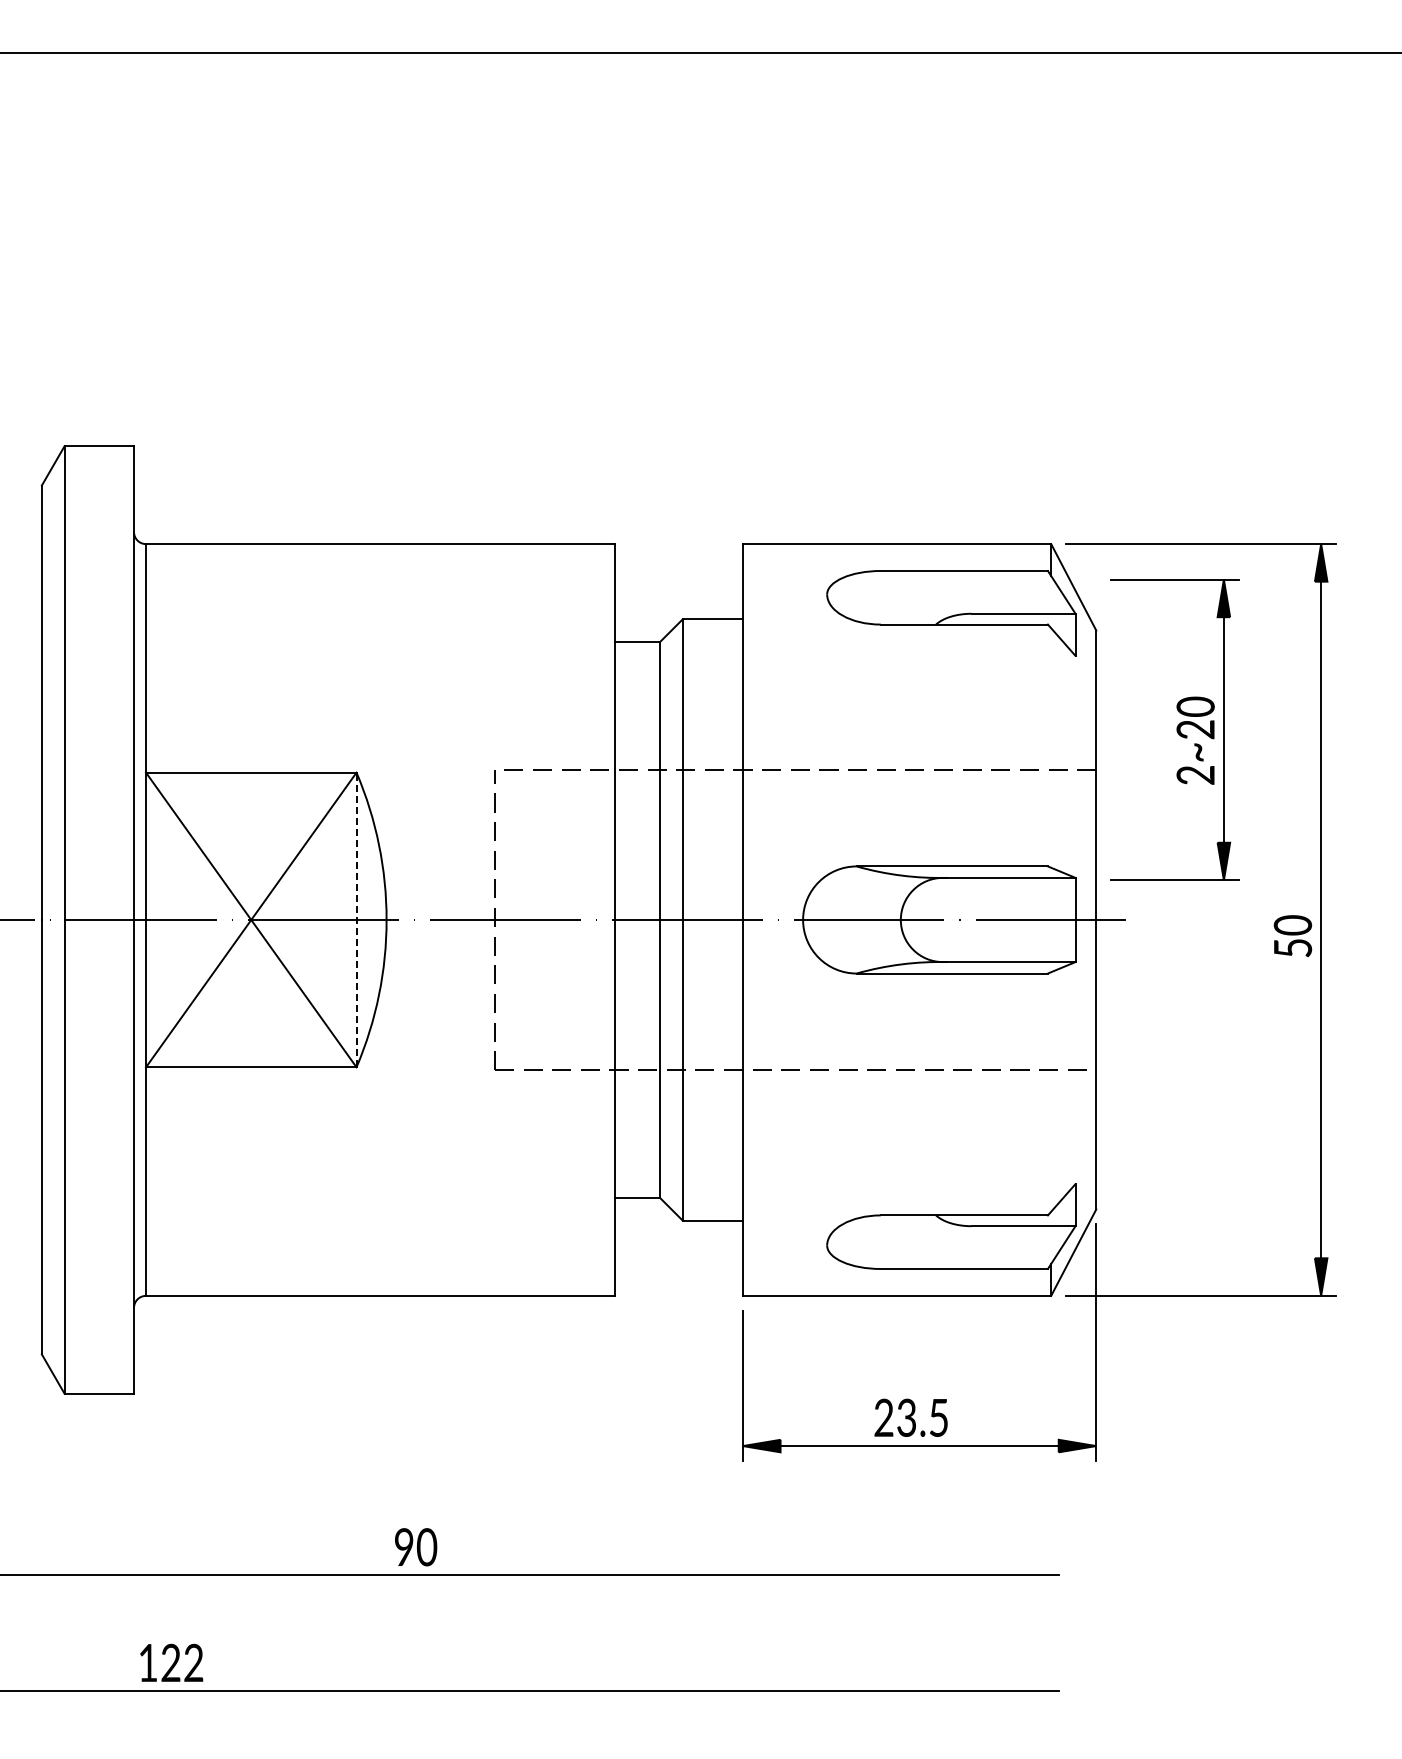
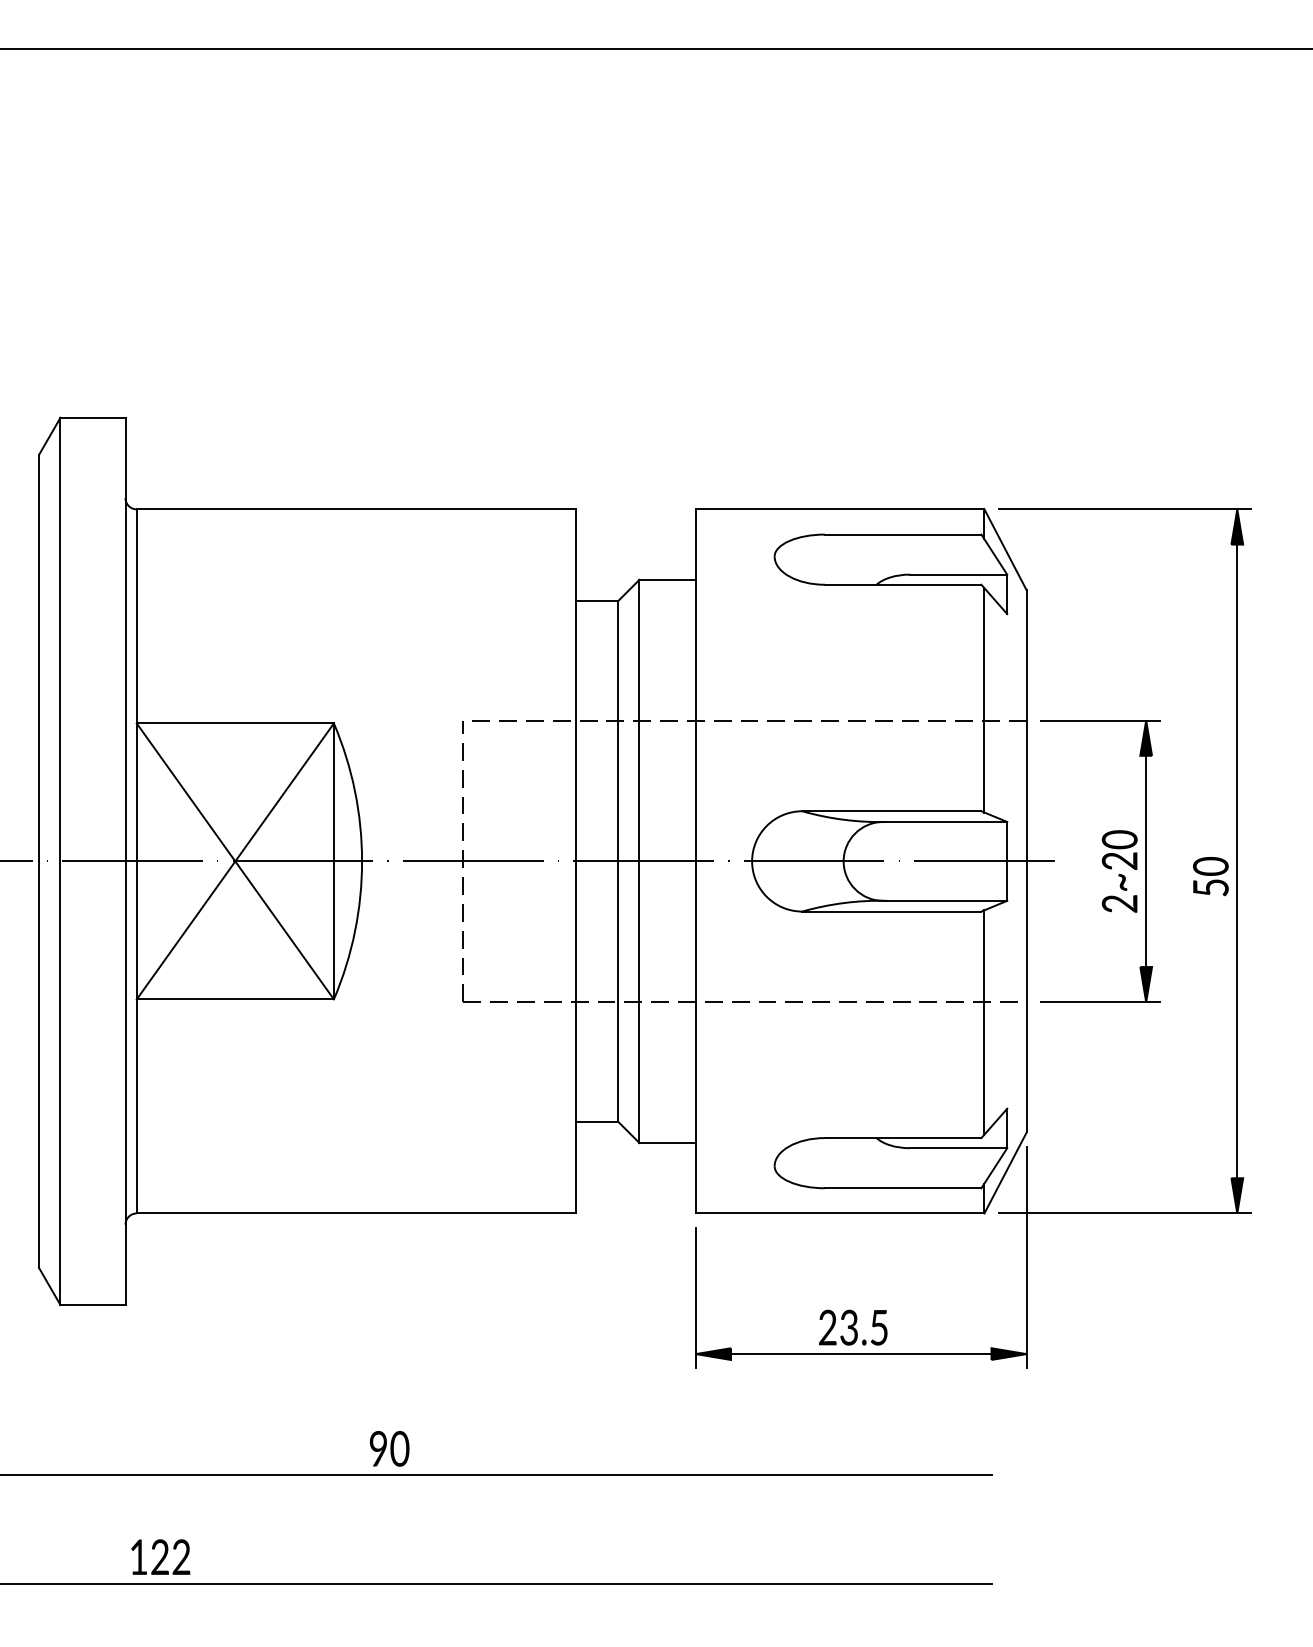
part: (1174, 729) -> (1099, 860), moved
line: (1051, 747) -> (984, 699), added
line: (356, 919) -> (333, 860), dashed -> solid
line: (1051, 1091) -> (984, 1022), added

